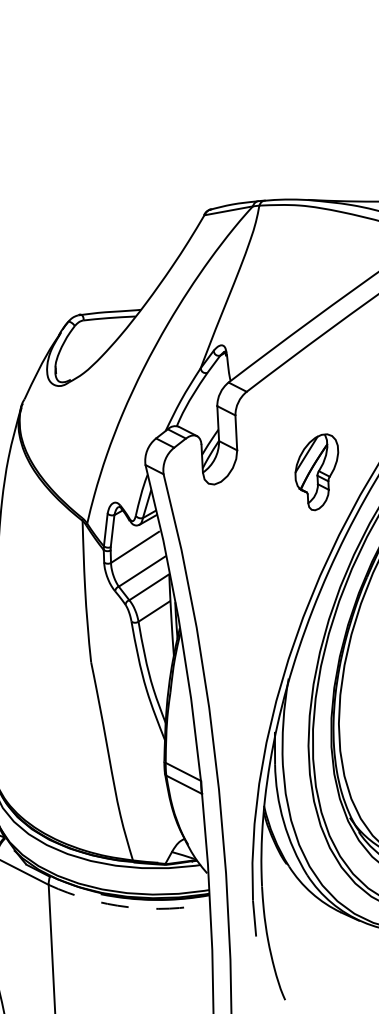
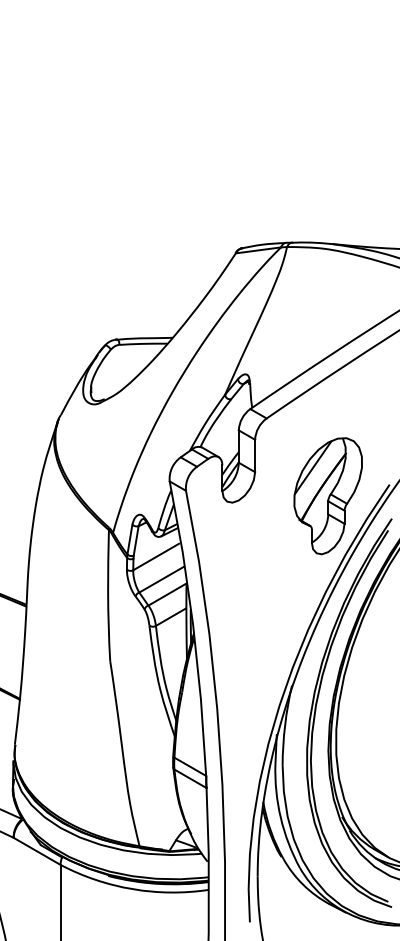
part: (316, 472) -> (327, 496), size x1.67
arc: (127, 907) -> (132, 889), dashed -> solid

